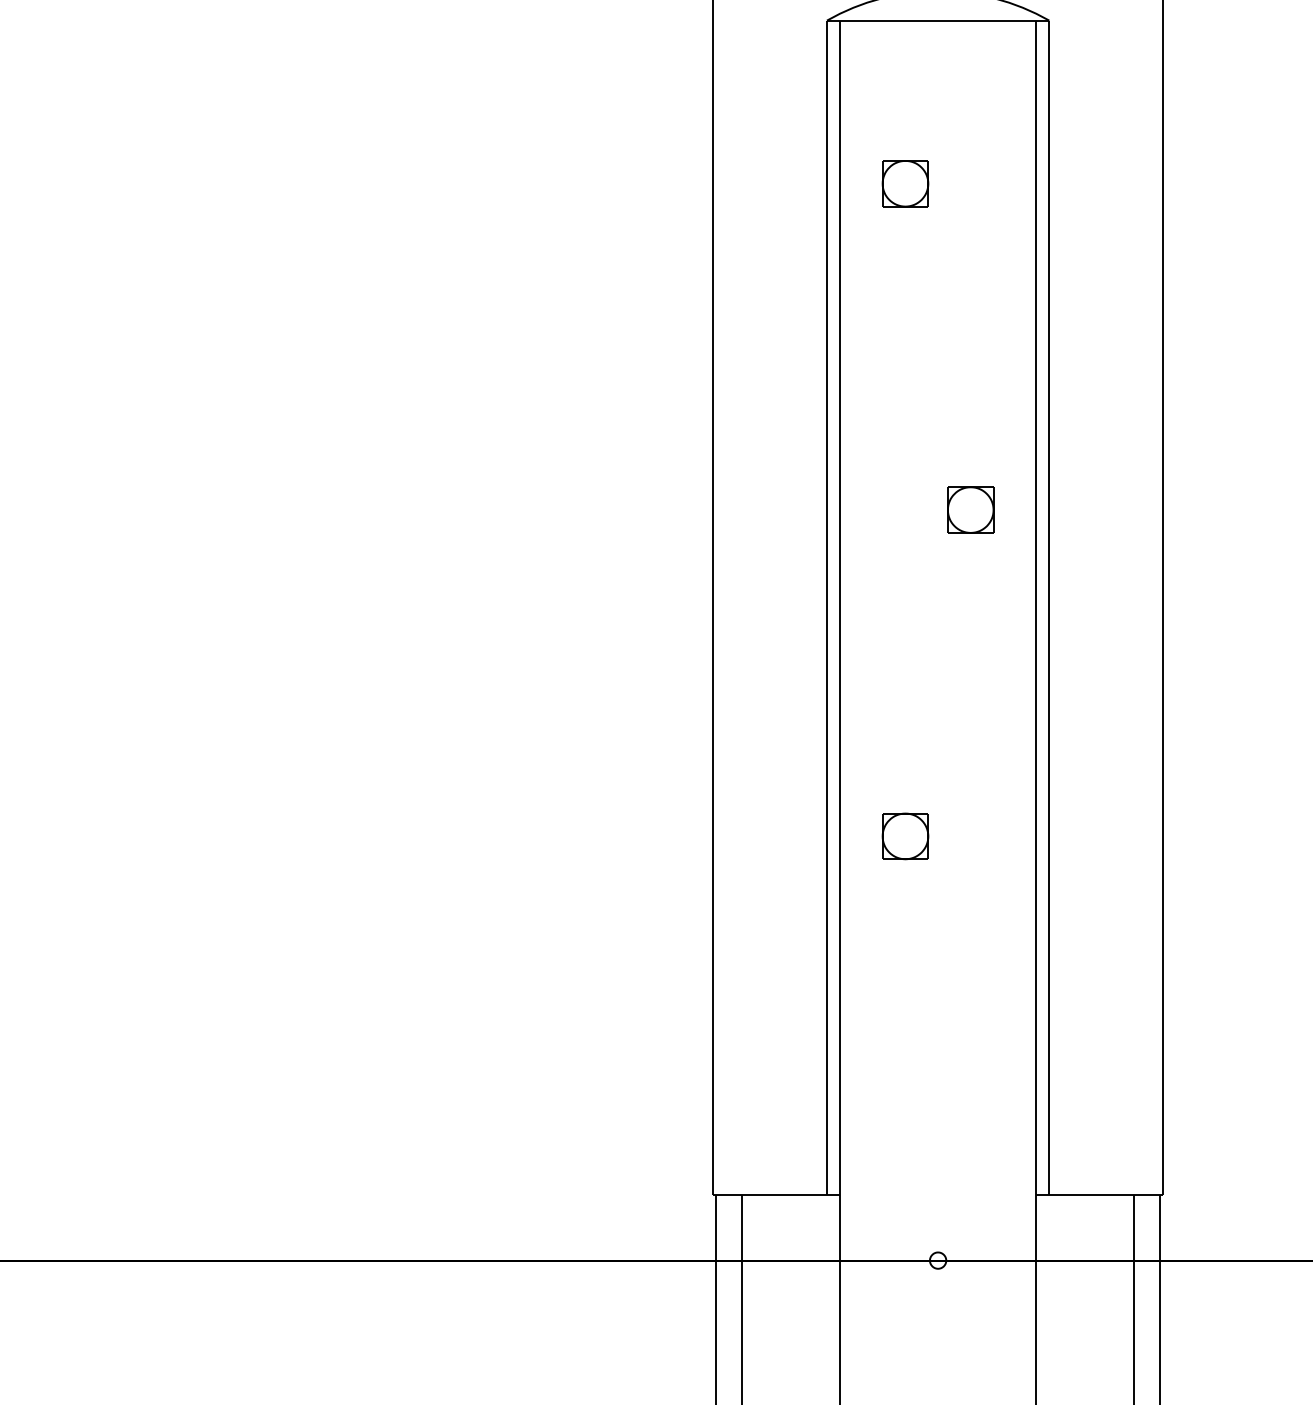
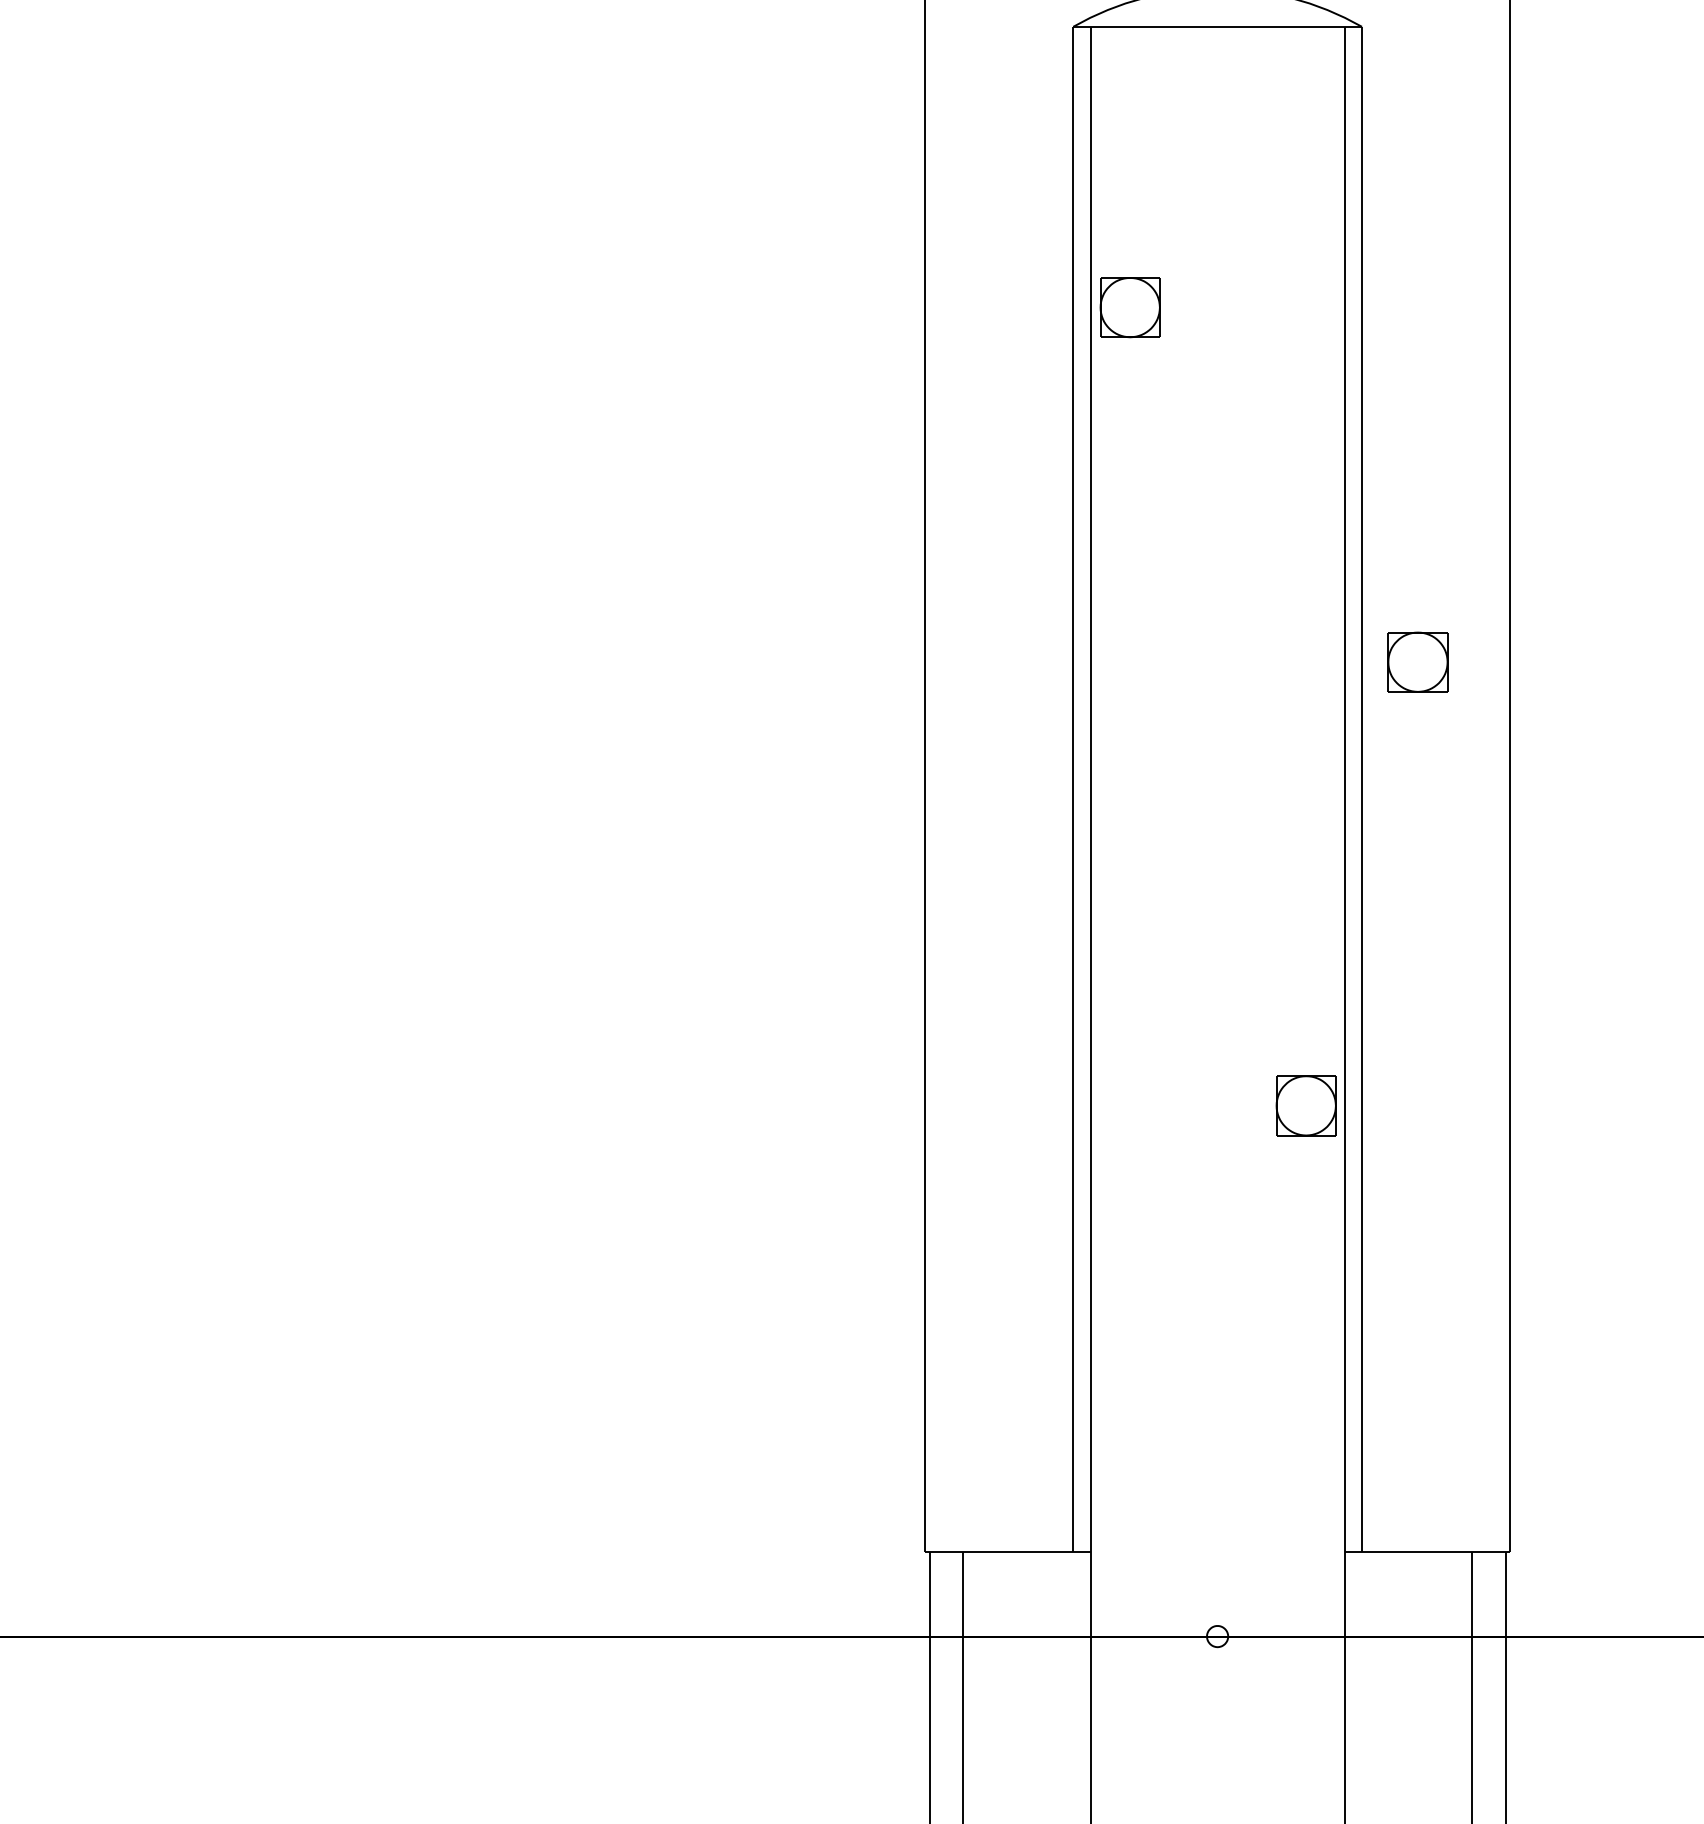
part: (904, 183) -> (1129, 307), moved
part: (970, 509) -> (1417, 661), moved
part: (904, 836) -> (1305, 1105), moved

